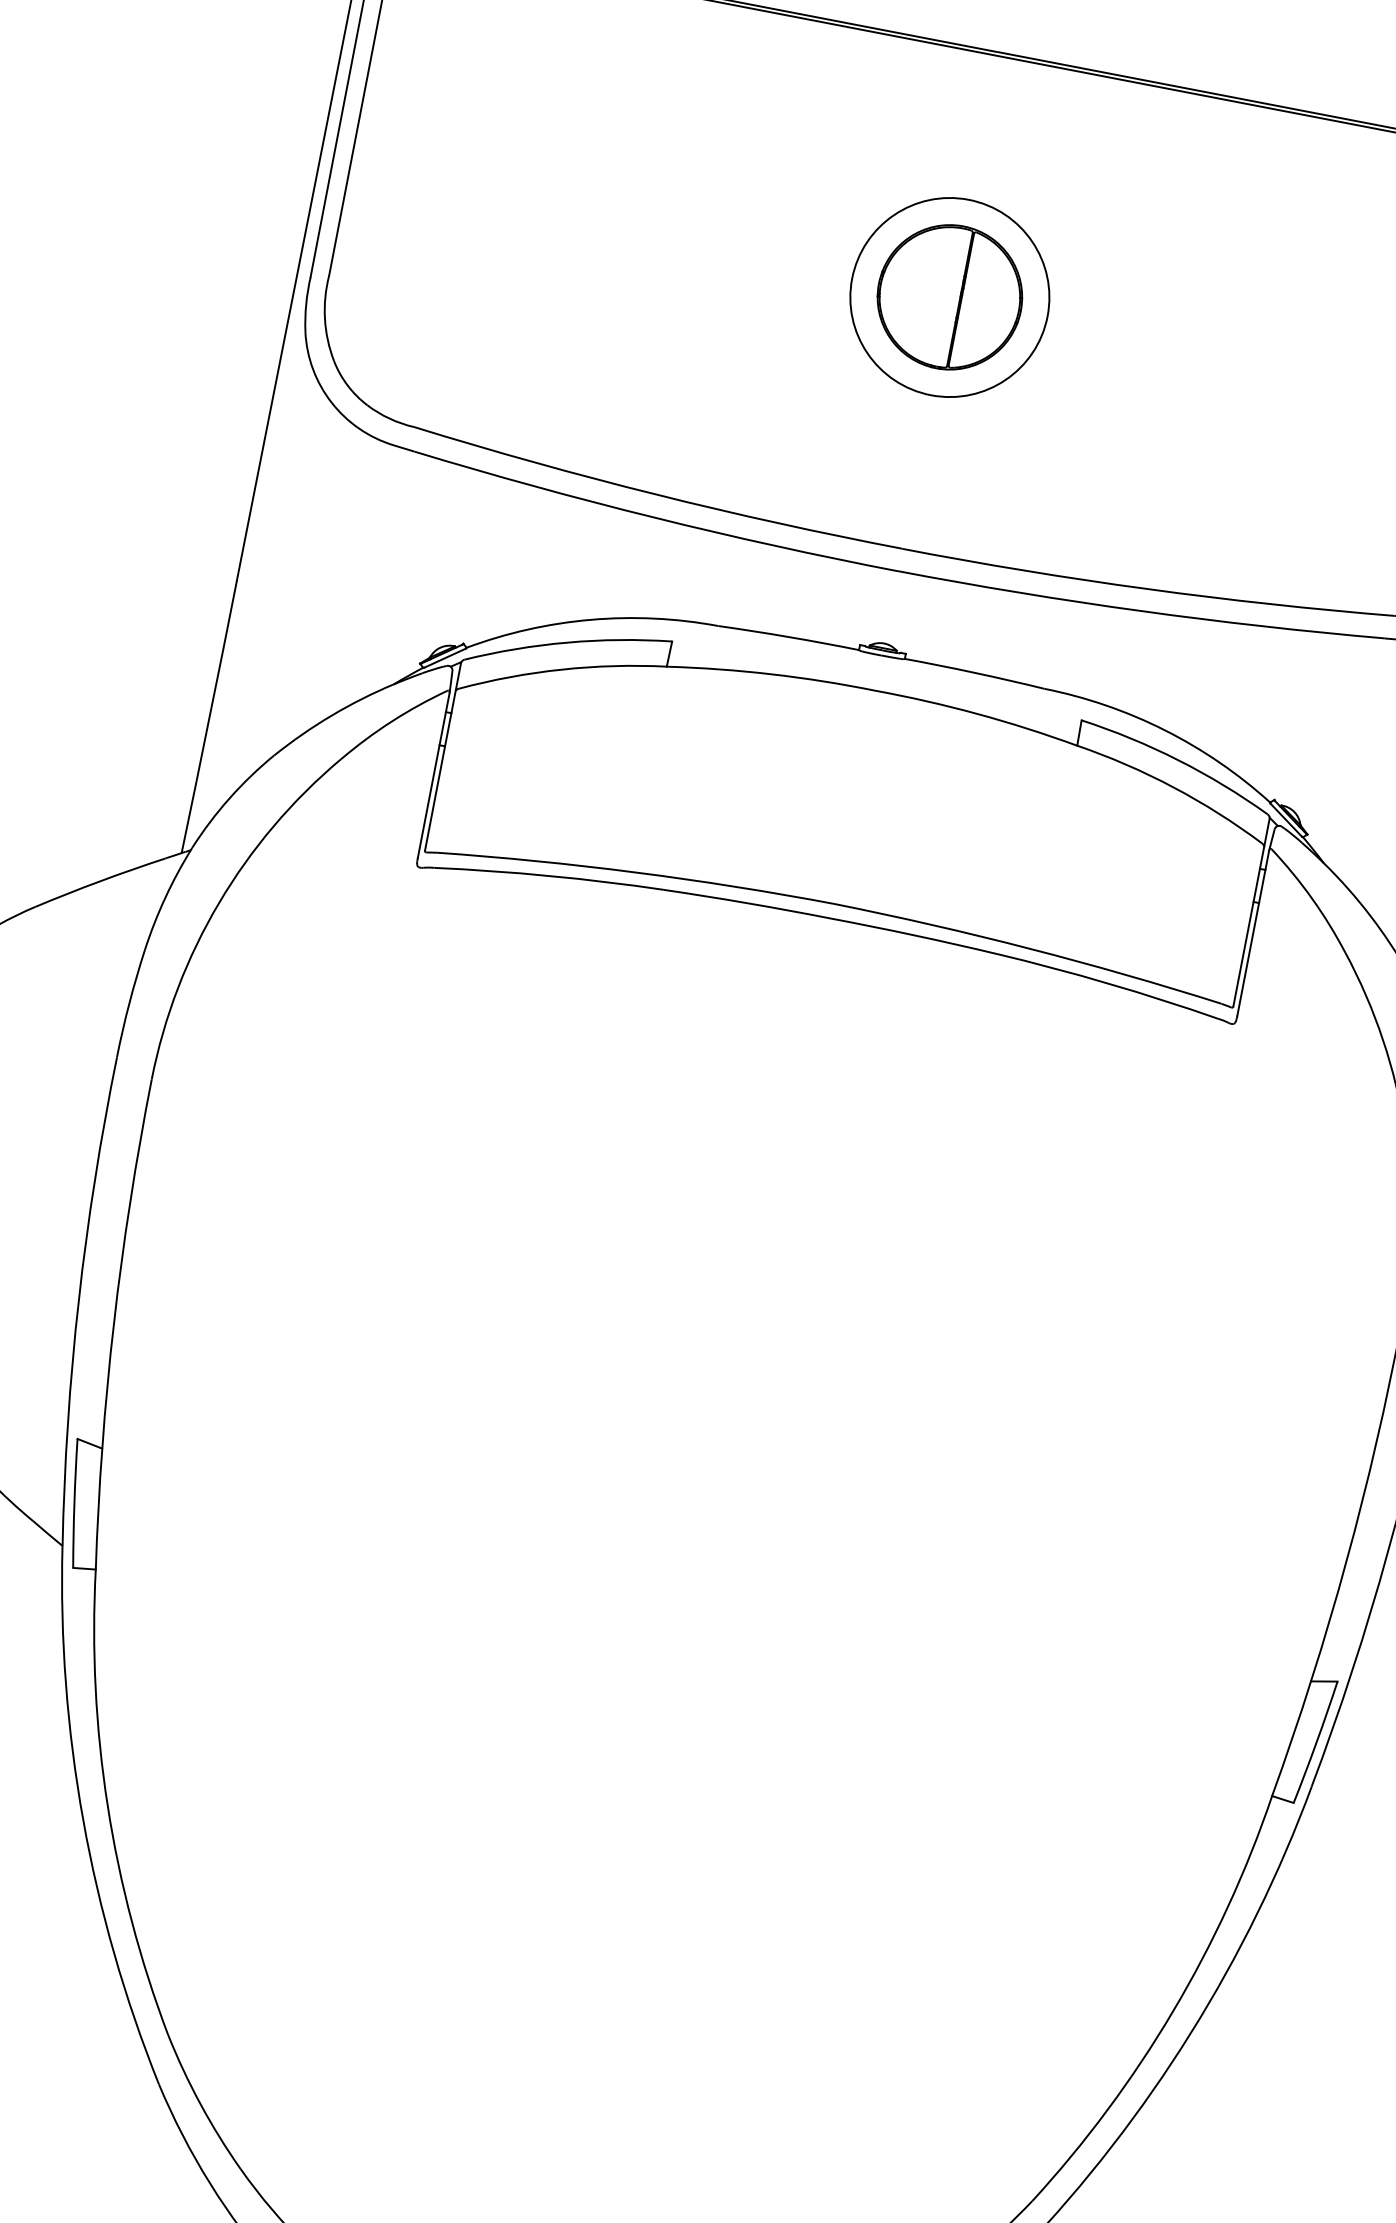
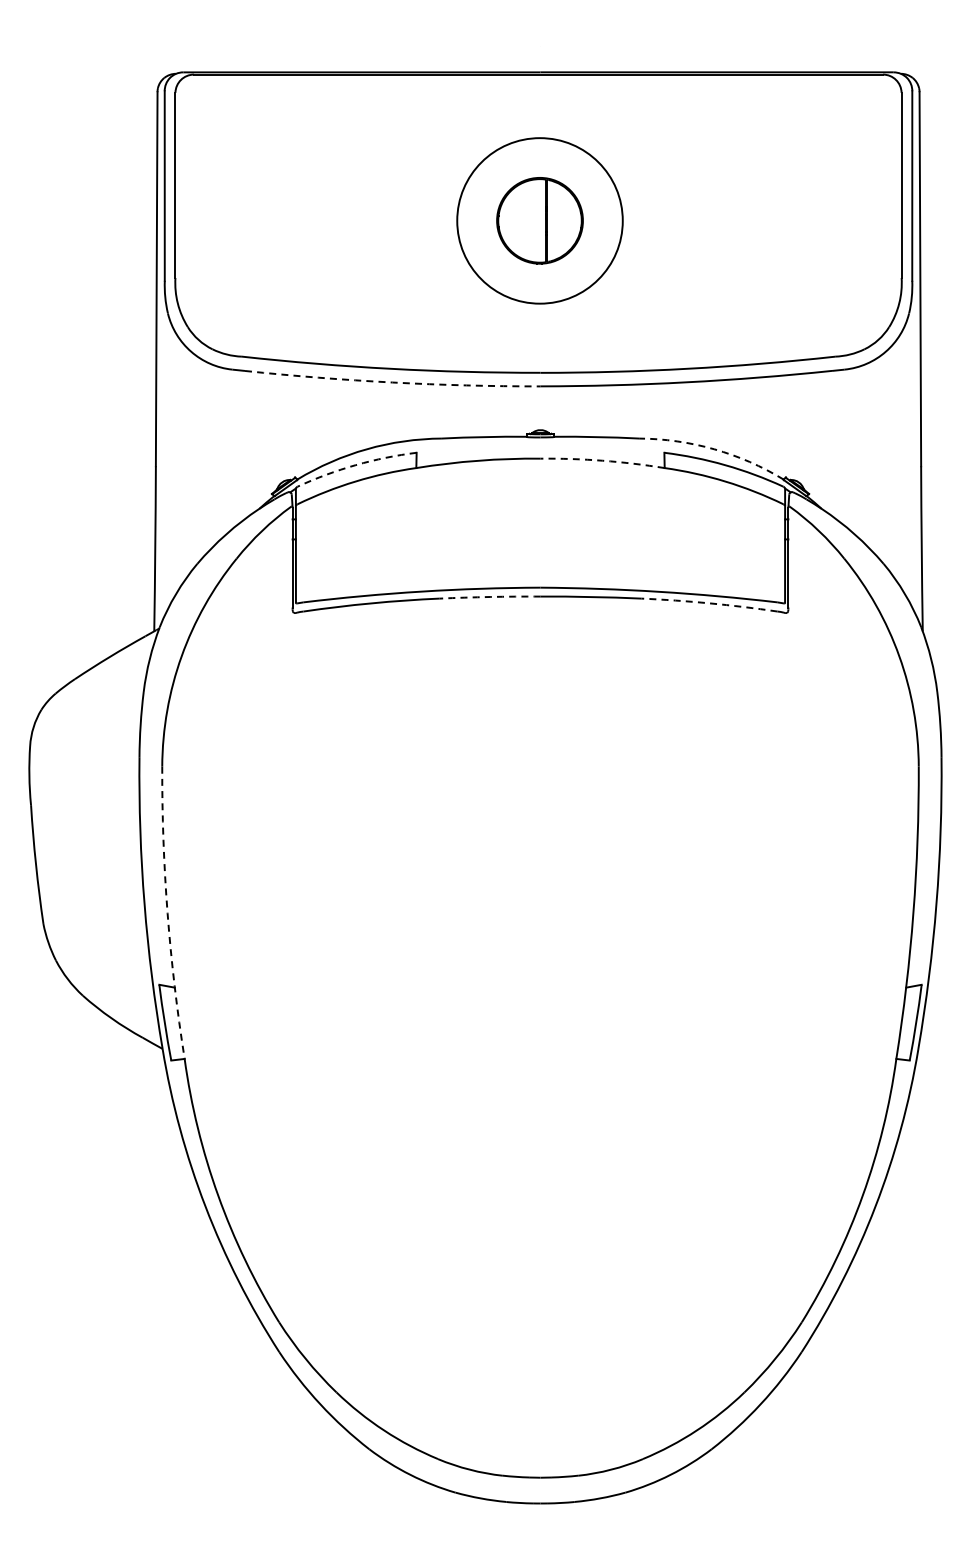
circle: (949, 296) -> (539, 220), size x1.4
arc: (654, 517) -> (392, 382), solid -> dashed
arc: (567, 643) -> (355, 465), solid -> dashed
arc: (976, 713) -> (602, 460), solid -> dashed
arc: (1165, 730) -> (714, 449), solid -> dashed
arc: (748, 904) -> (490, 597), solid -> dashed
arc: (1108, 983) -> (709, 603), solid -> dashed
arc: (113, 1323) -> (167, 913), solid -> dashed

